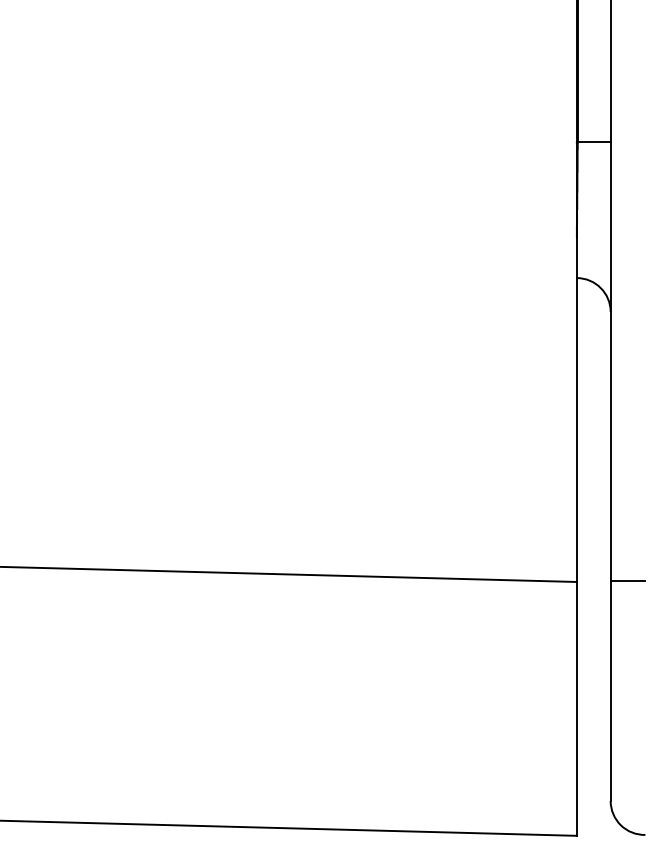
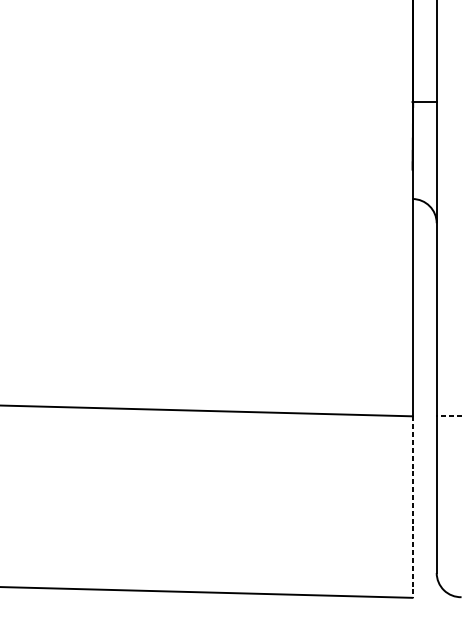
line: (627, 581) -> (448, 415), solid -> dashed
line: (576, 708) -> (412, 506), solid -> dashed

